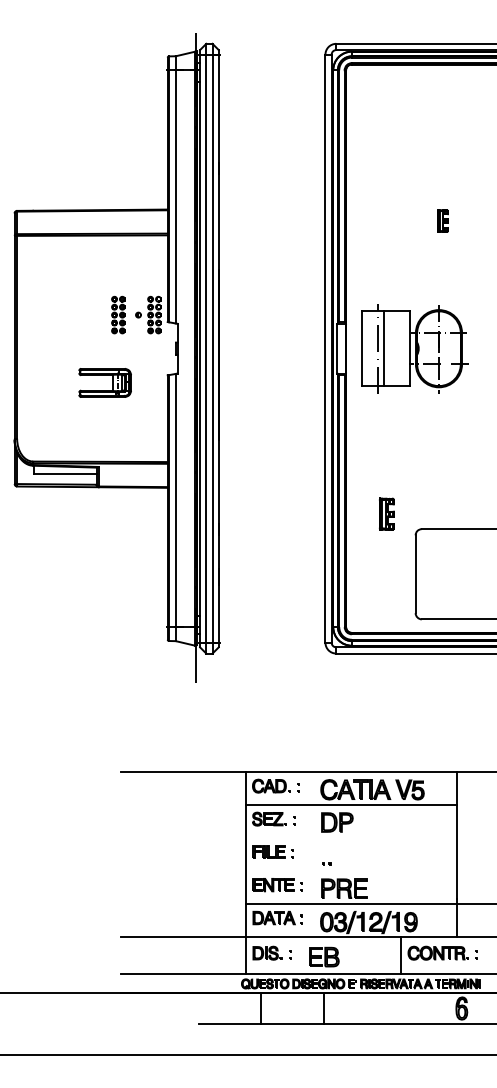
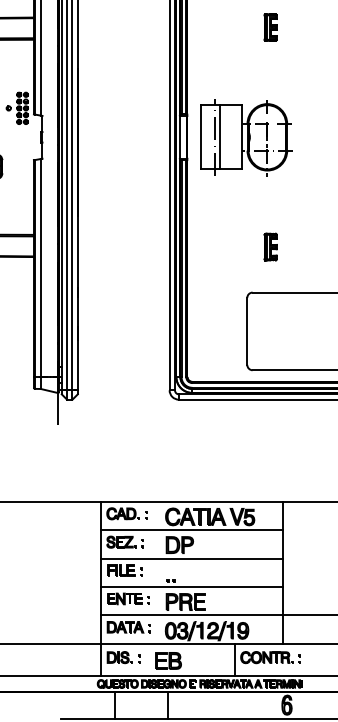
part: (442, 220) -> (270, 26), size x1.43
part: (386, 513) -> (270, 246), moved
line: (351, 838) -> (192, 558), added
line: (351, 871) -> (192, 587), added

